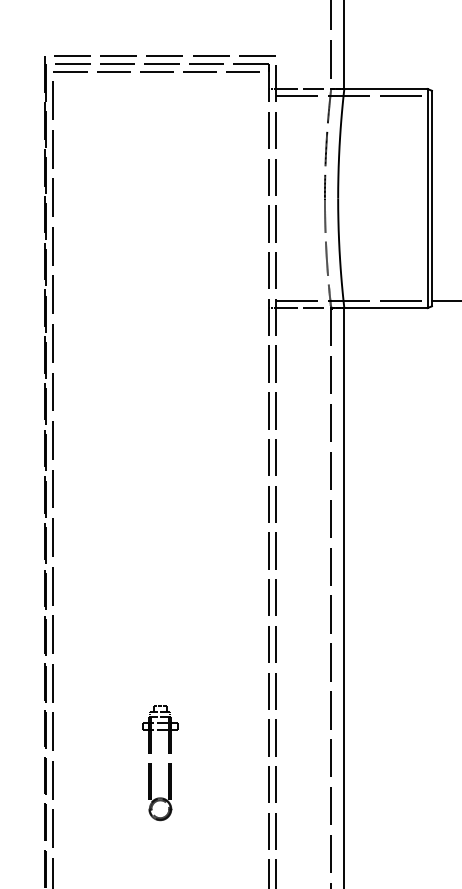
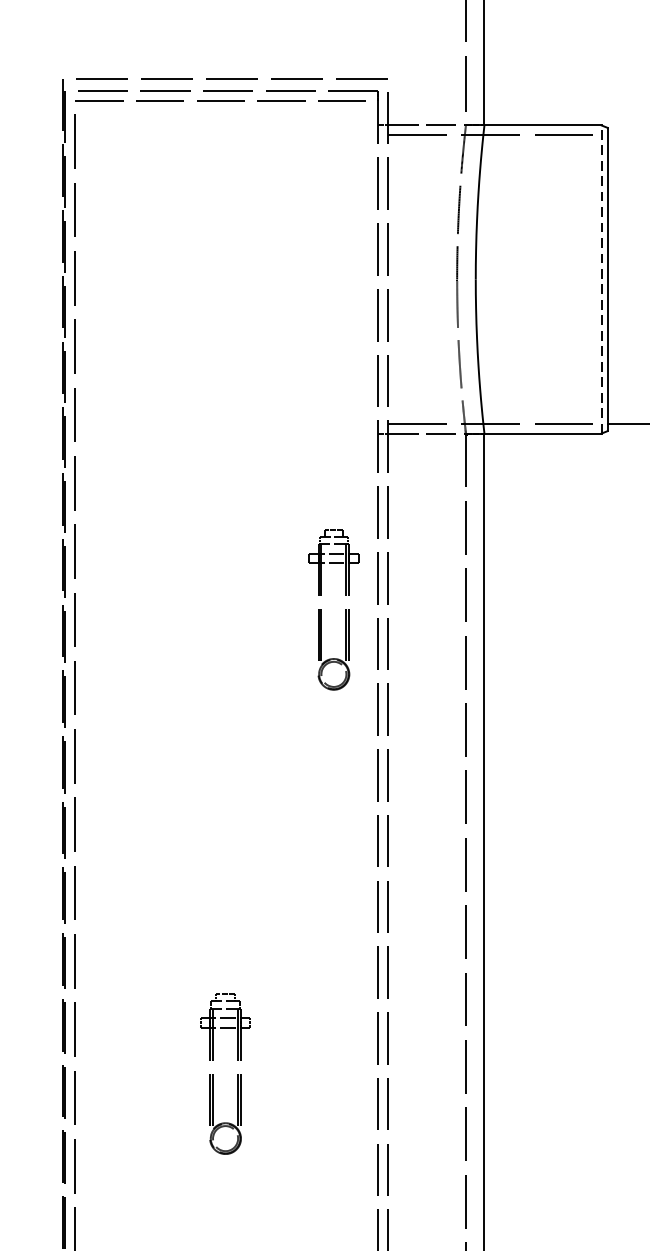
line: (427, 198) -> (601, 279), solid -> dashed
part: (245, 433) -> (345, 610), added

